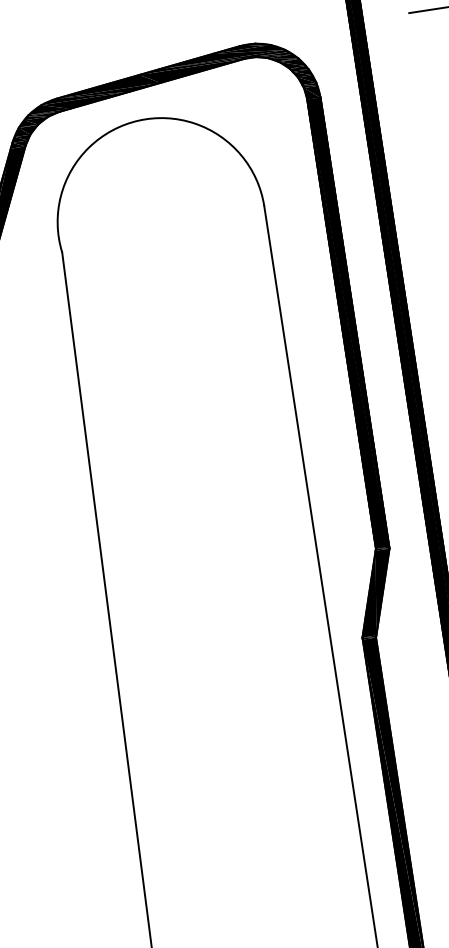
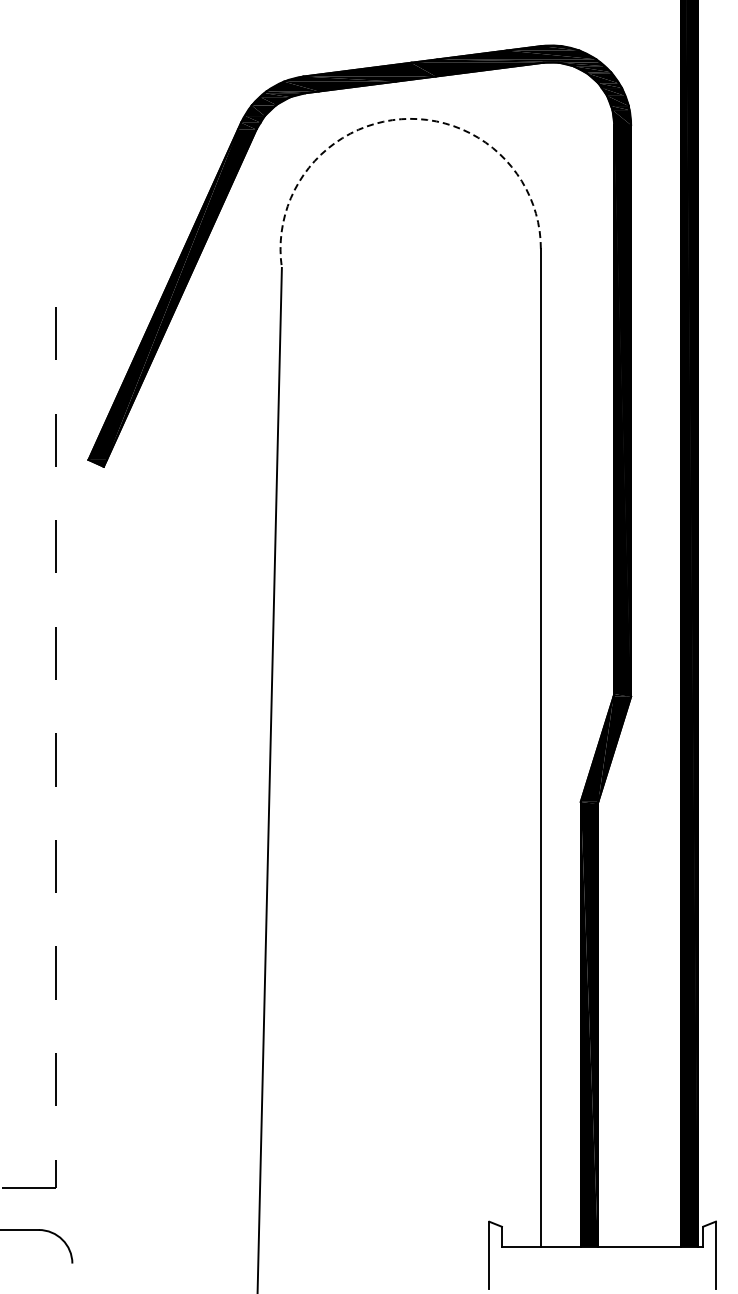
arc: (138, 120) -> (401, 119), solid -> dashed

